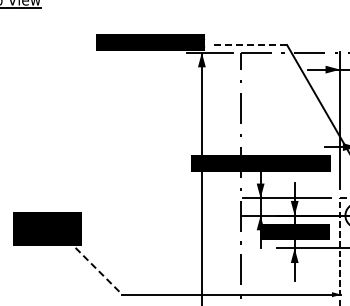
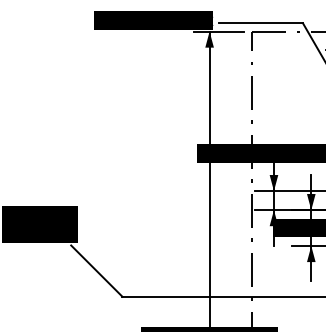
line: (248, 45) -> (260, 23), dashed -> solid
line: (99, 271) -> (97, 271), dashed -> solid

